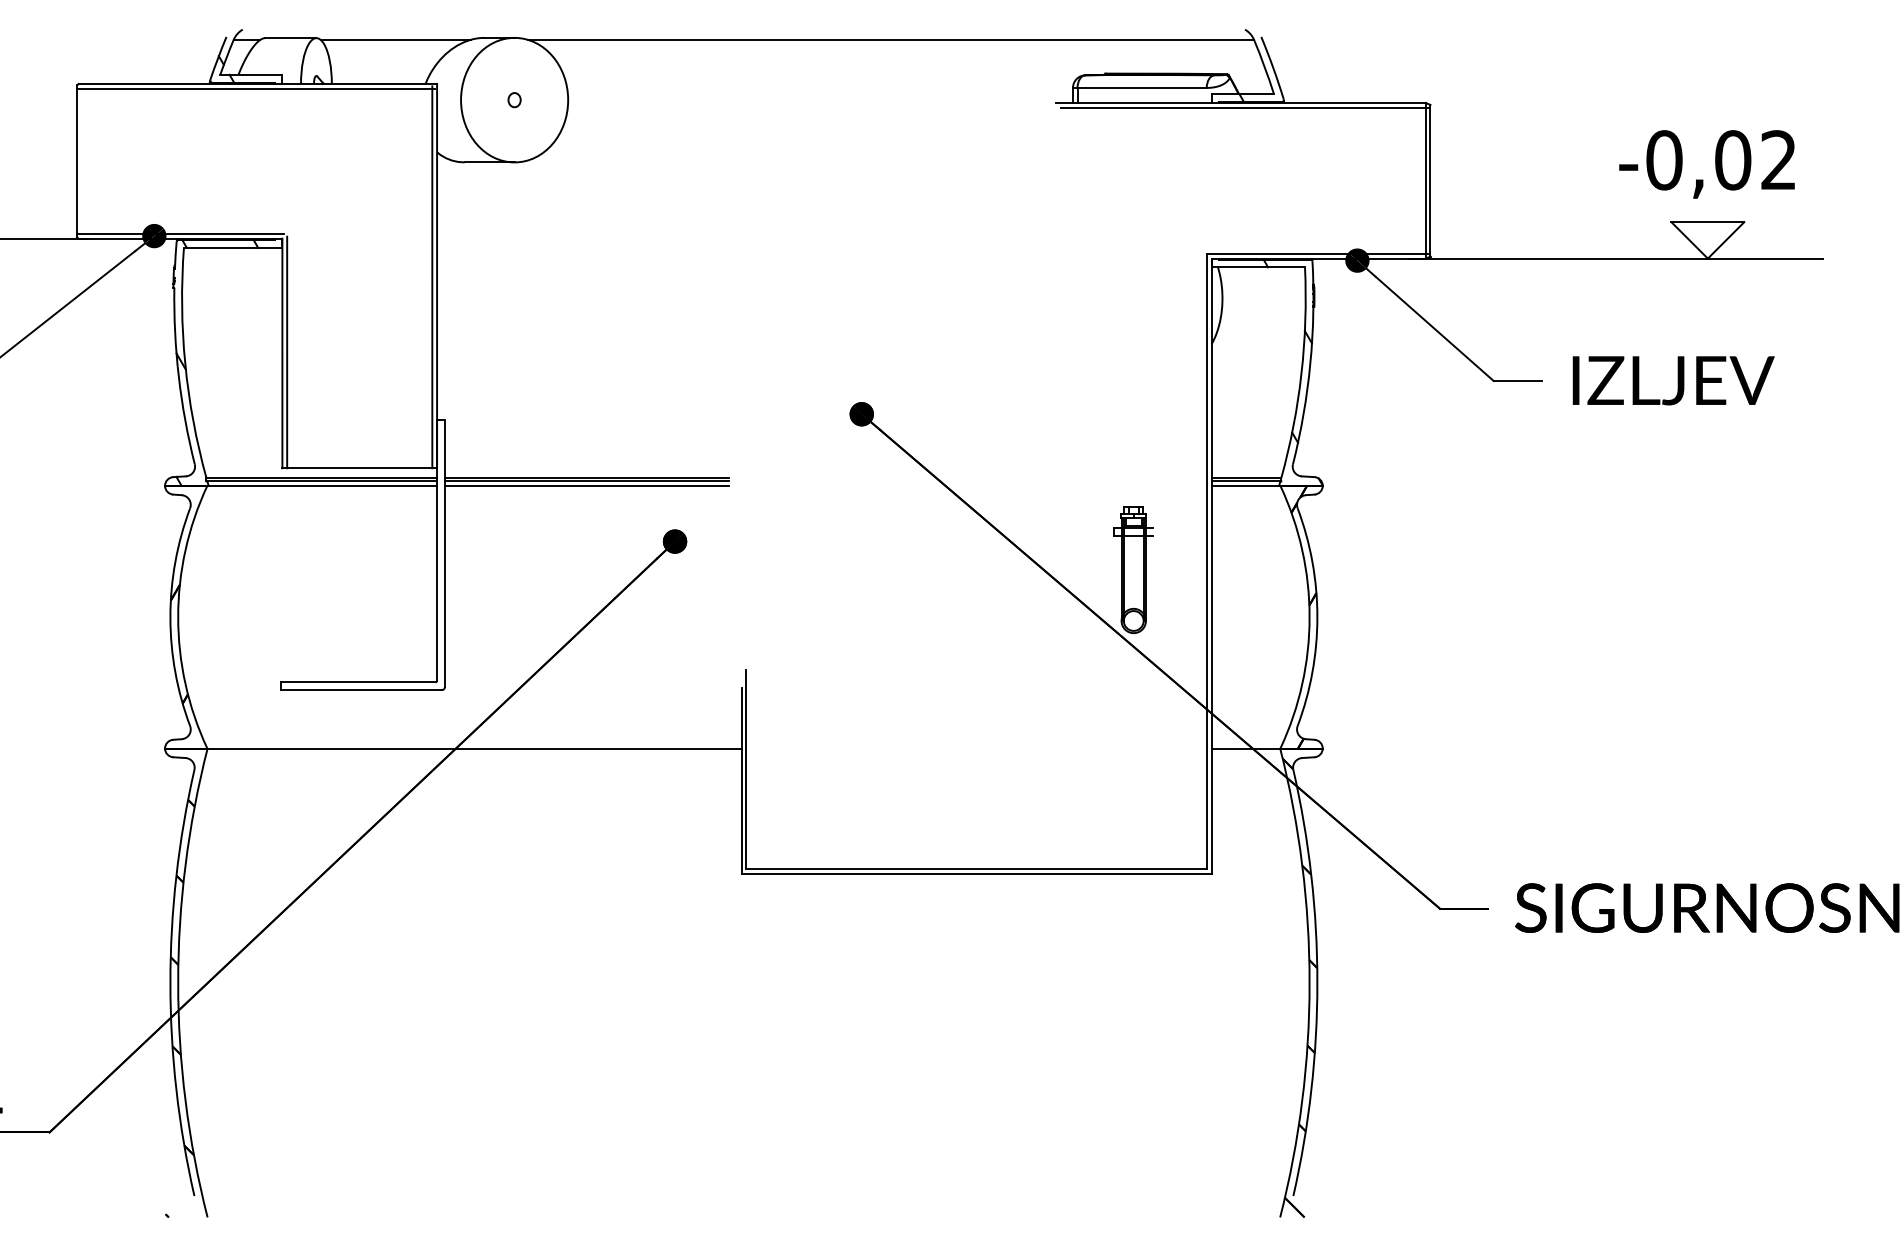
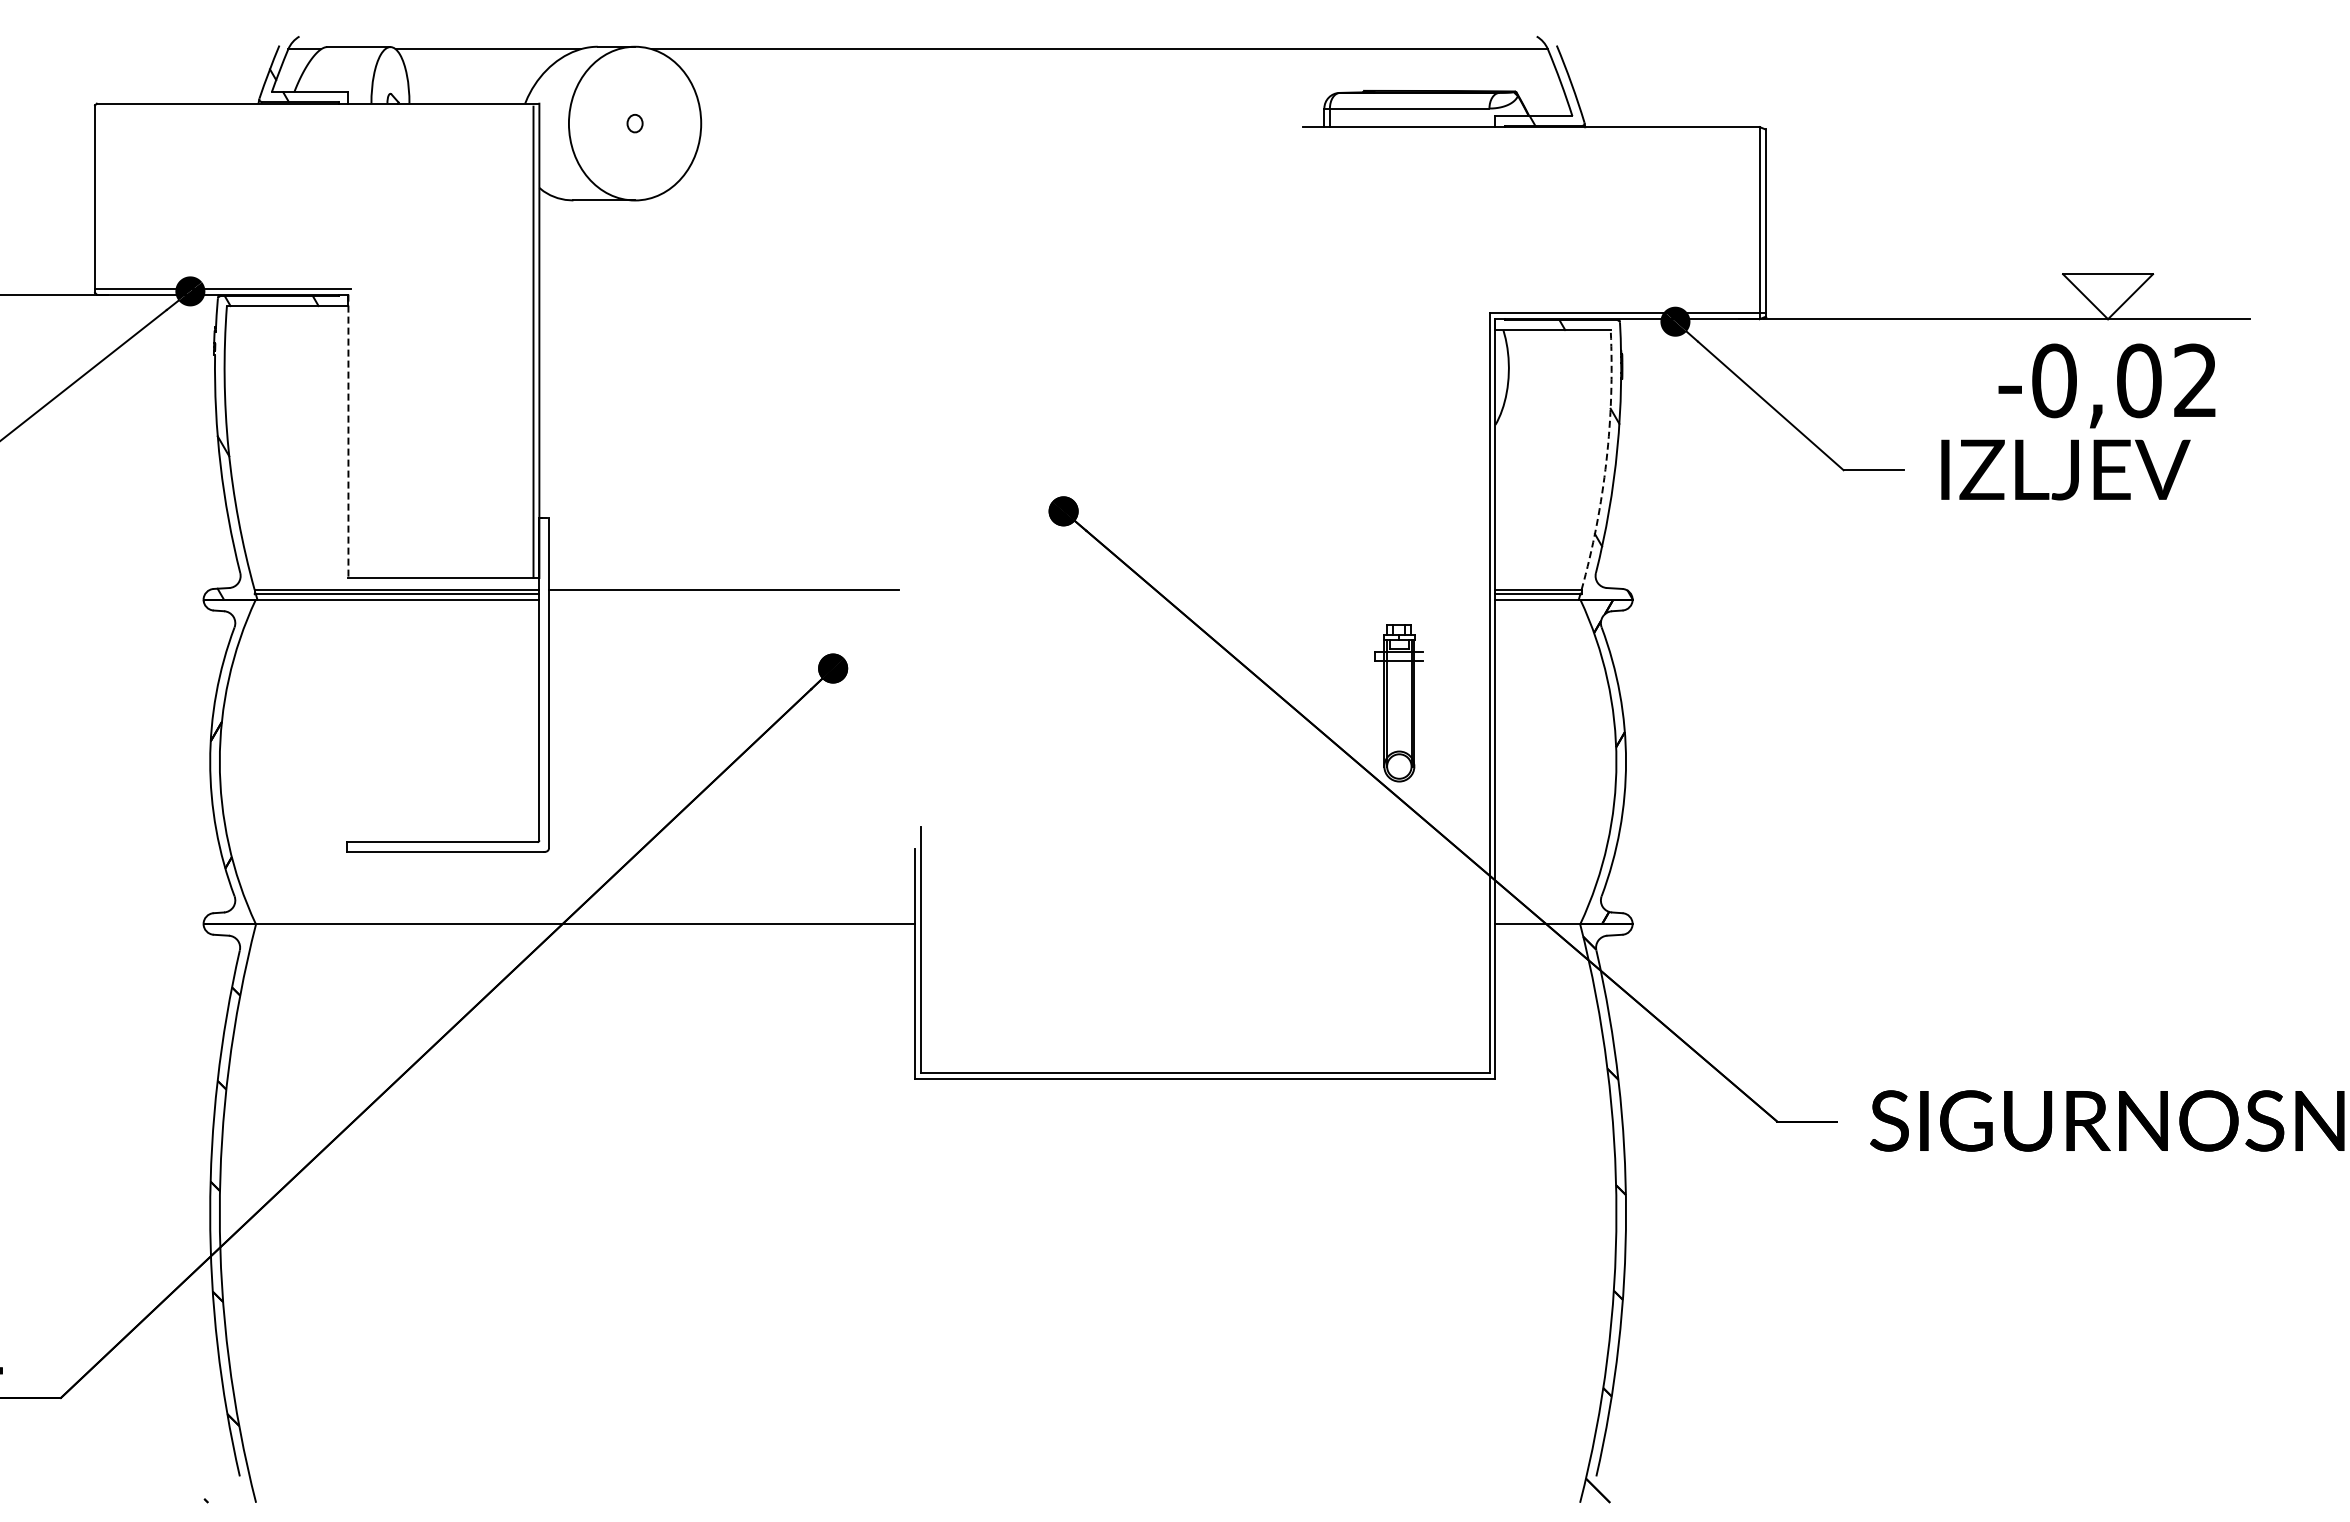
line: (255, 88) -> (315, 109), removed
line: (1245, 107) -> (1537, 132), removed
text: (1706, 164) -> (2106, 385), moved
line: (287, 352) -> (354, 435), removed
line: (282, 353) -> (348, 436), solid -> dashed
arc: (1301, 373) -> (1606, 461), solid -> dashed
line: (587, 480) -> (724, 593), removed
line: (587, 485) -> (724, 599), removed

